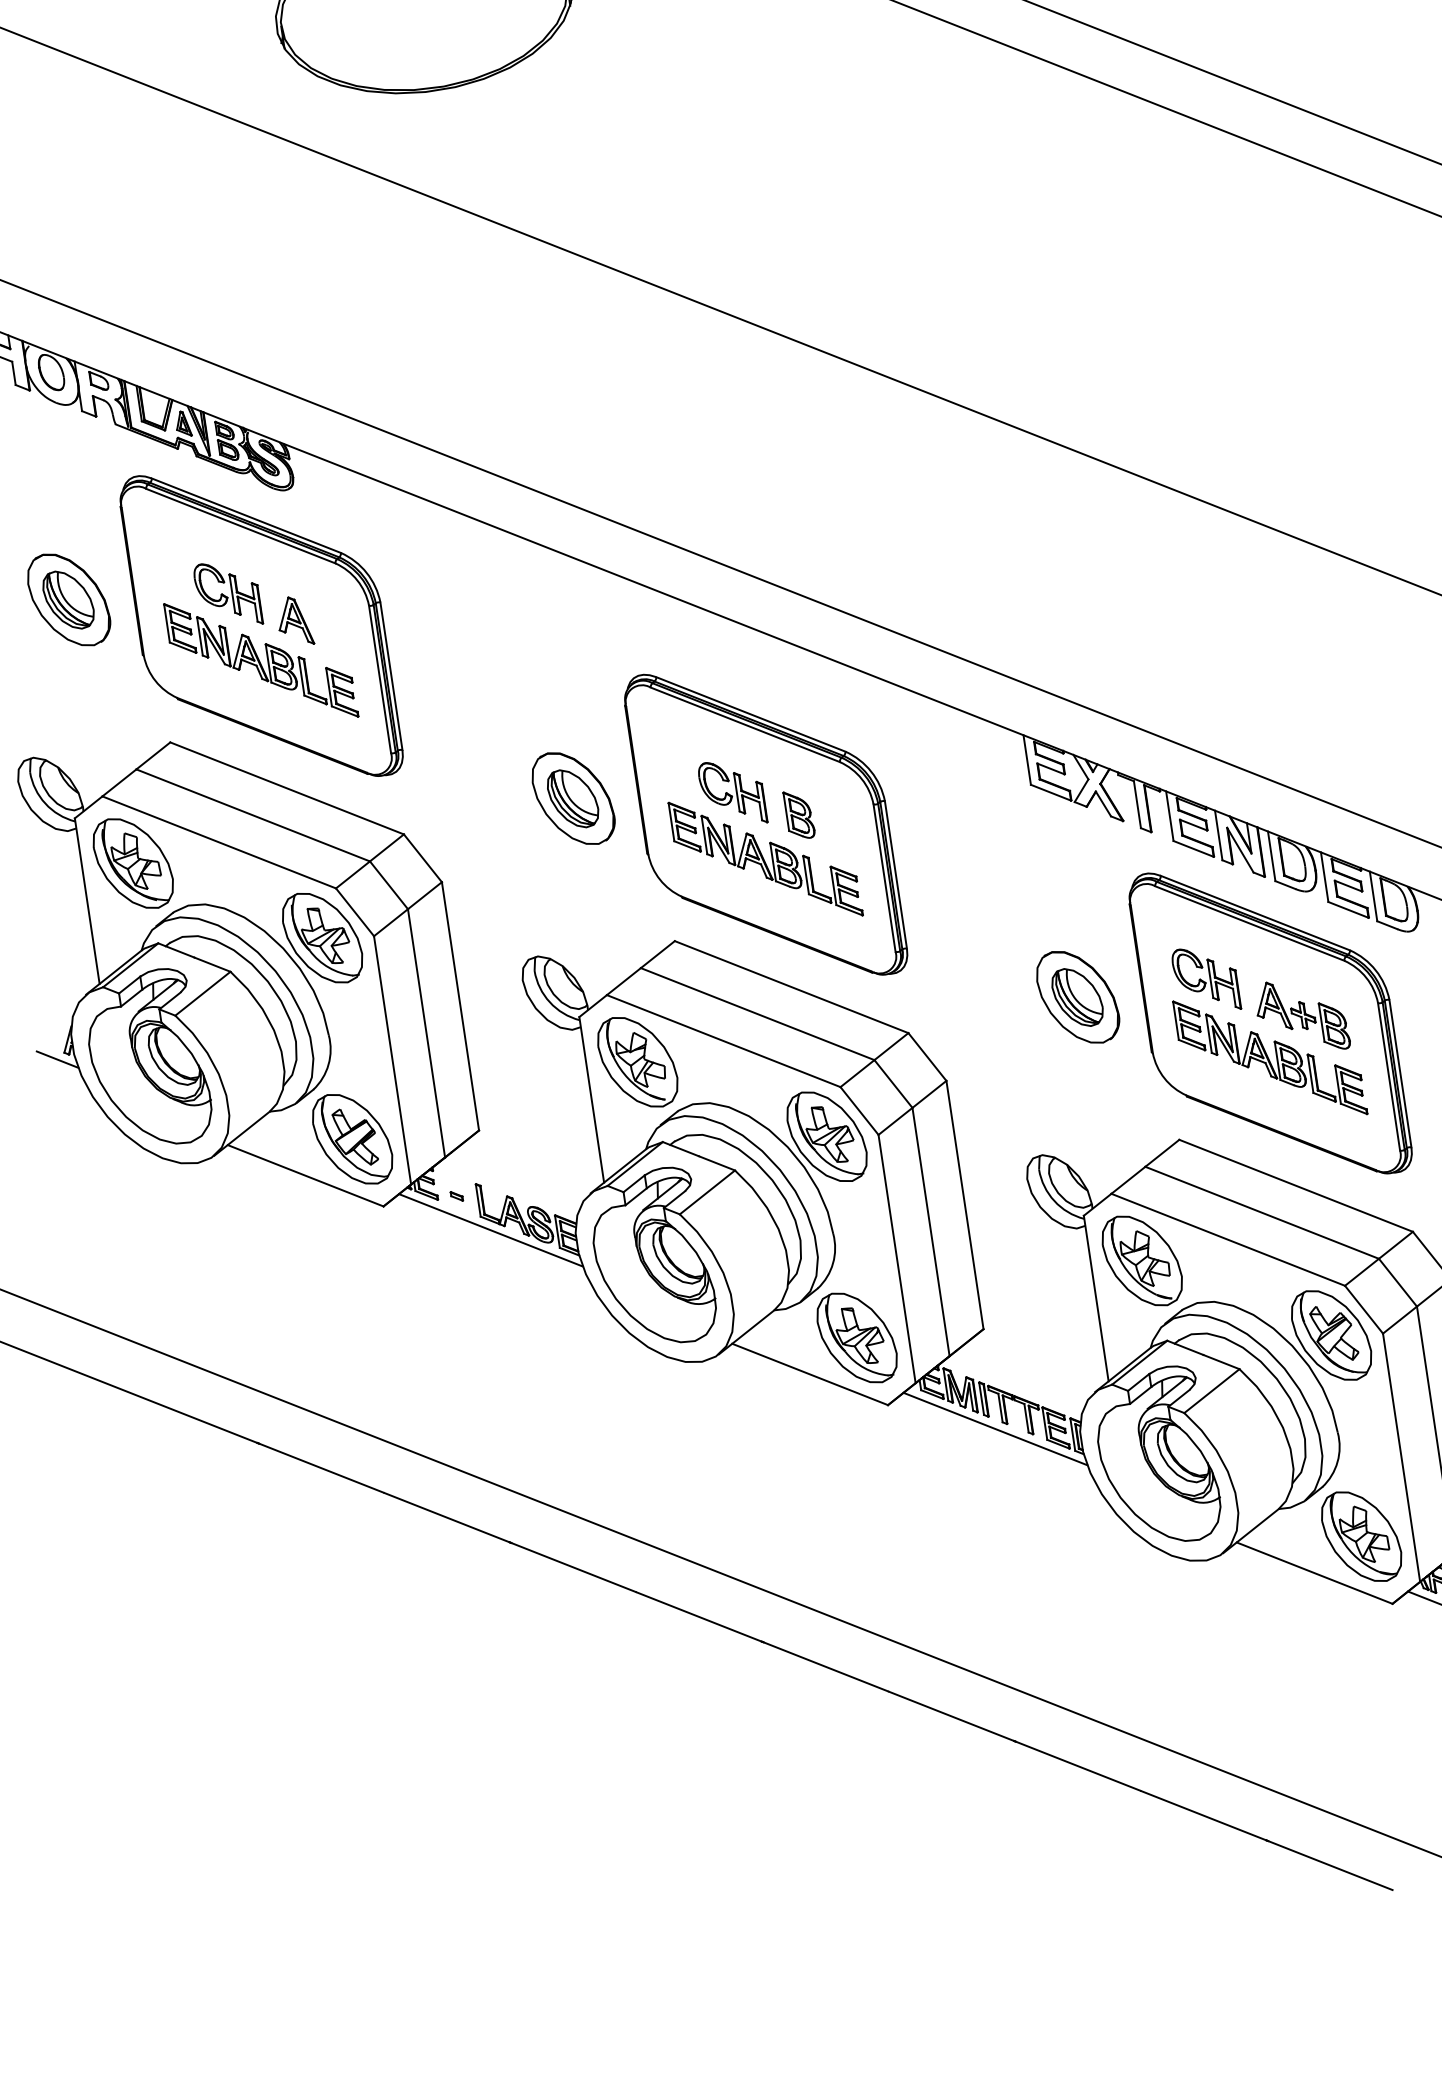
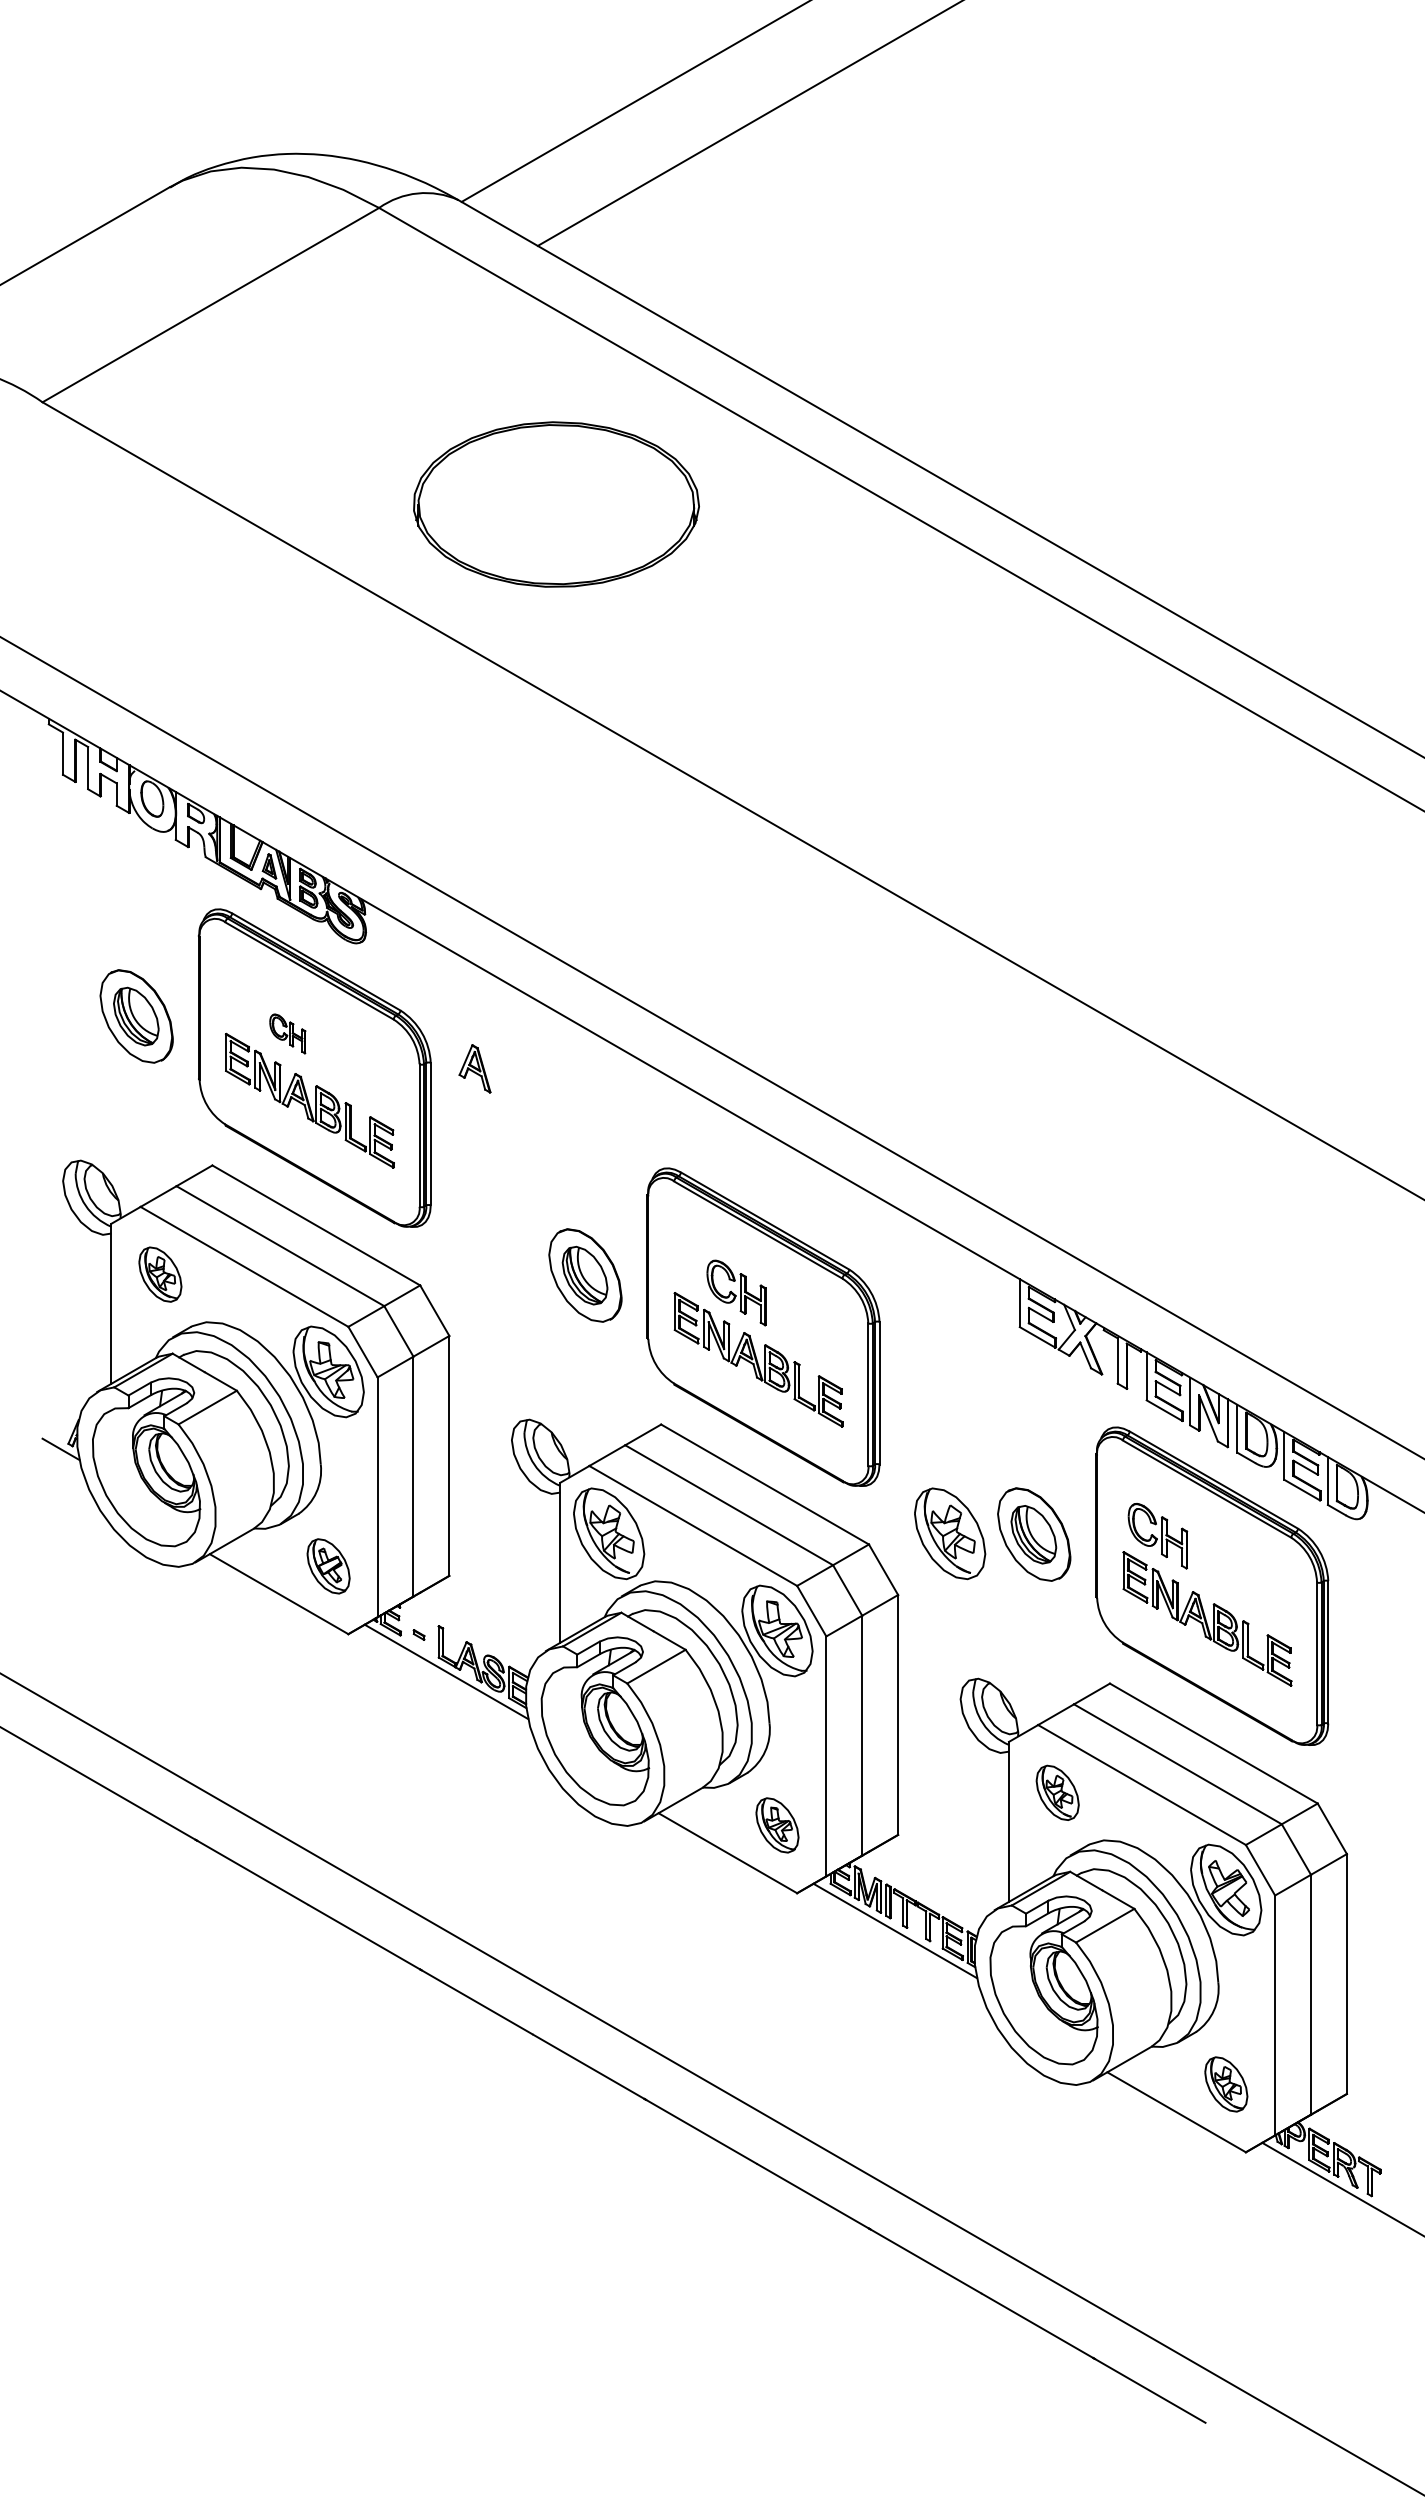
part: (227, 594) -> (287, 1033), size x0.6
part: (294, 621) -> (474, 1068), moved
part: (799, 814) -> (796, 1322), removed
part: (133, 863) -> (160, 1274), size x0.6
part: (991, 1009) -> (950, 1533), added
part: (1302, 1015) -> (1243, 1583), removed
part: (352, 1139) -> (328, 1566), size x0.6
part: (1141, 1260) -> (1057, 1792), size x0.6
part: (857, 1338) -> (777, 1825), size x0.6
part: (1361, 1536) -> (1226, 2084), size x0.6

